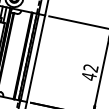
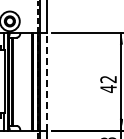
line: (36, 58) -> (47, 81), solid -> dashed

